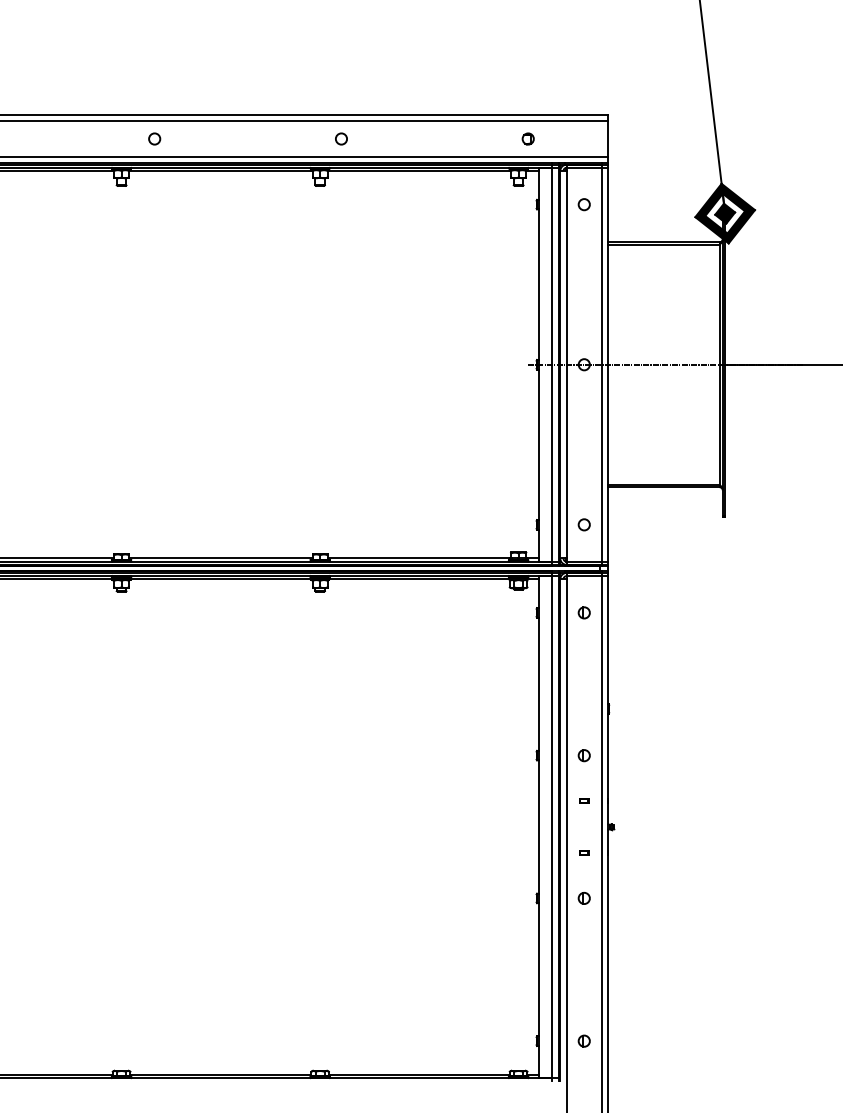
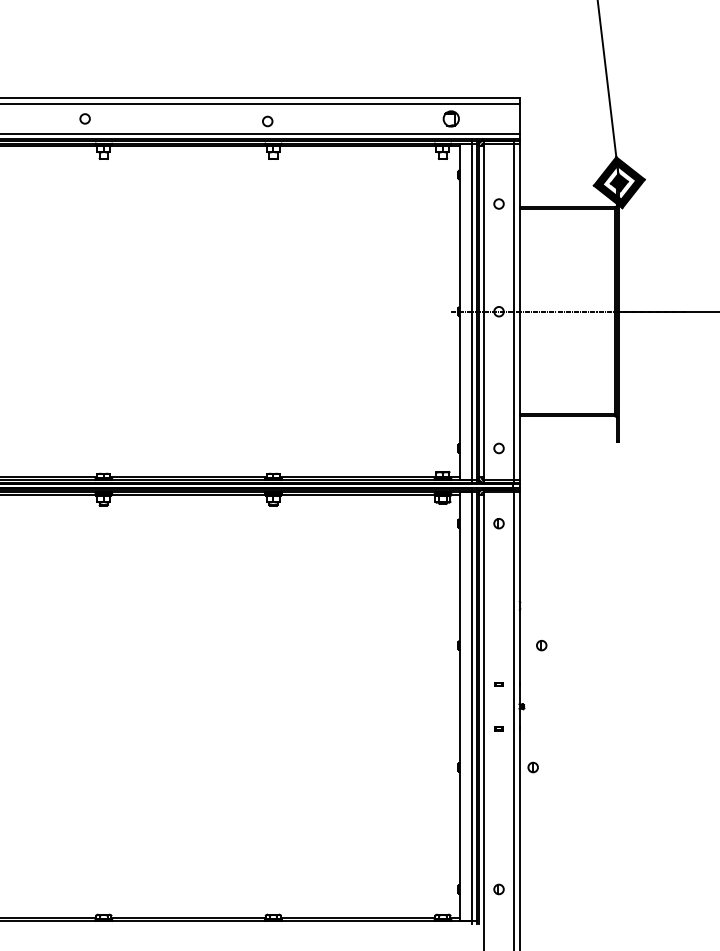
circle: (154, 138) -> (84, 118), moved
circle: (341, 138) -> (267, 121), moved
part: (527, 138) -> (450, 118), size x1.6
circle: (583, 204) -> (498, 203), moved
part: (583, 755) -> (541, 645), moved
part: (583, 898) -> (532, 767), moved

